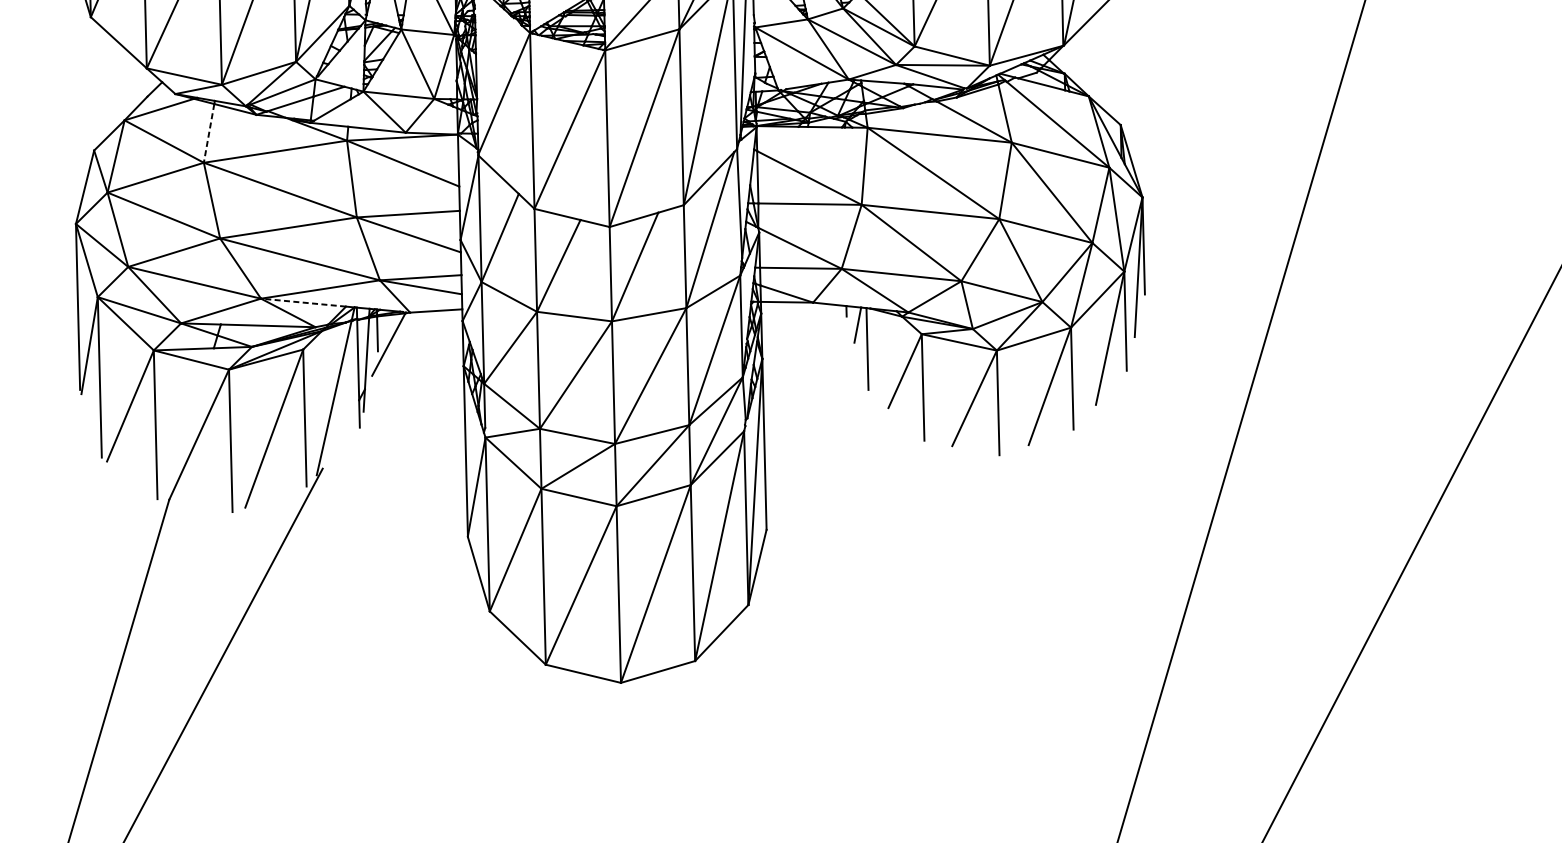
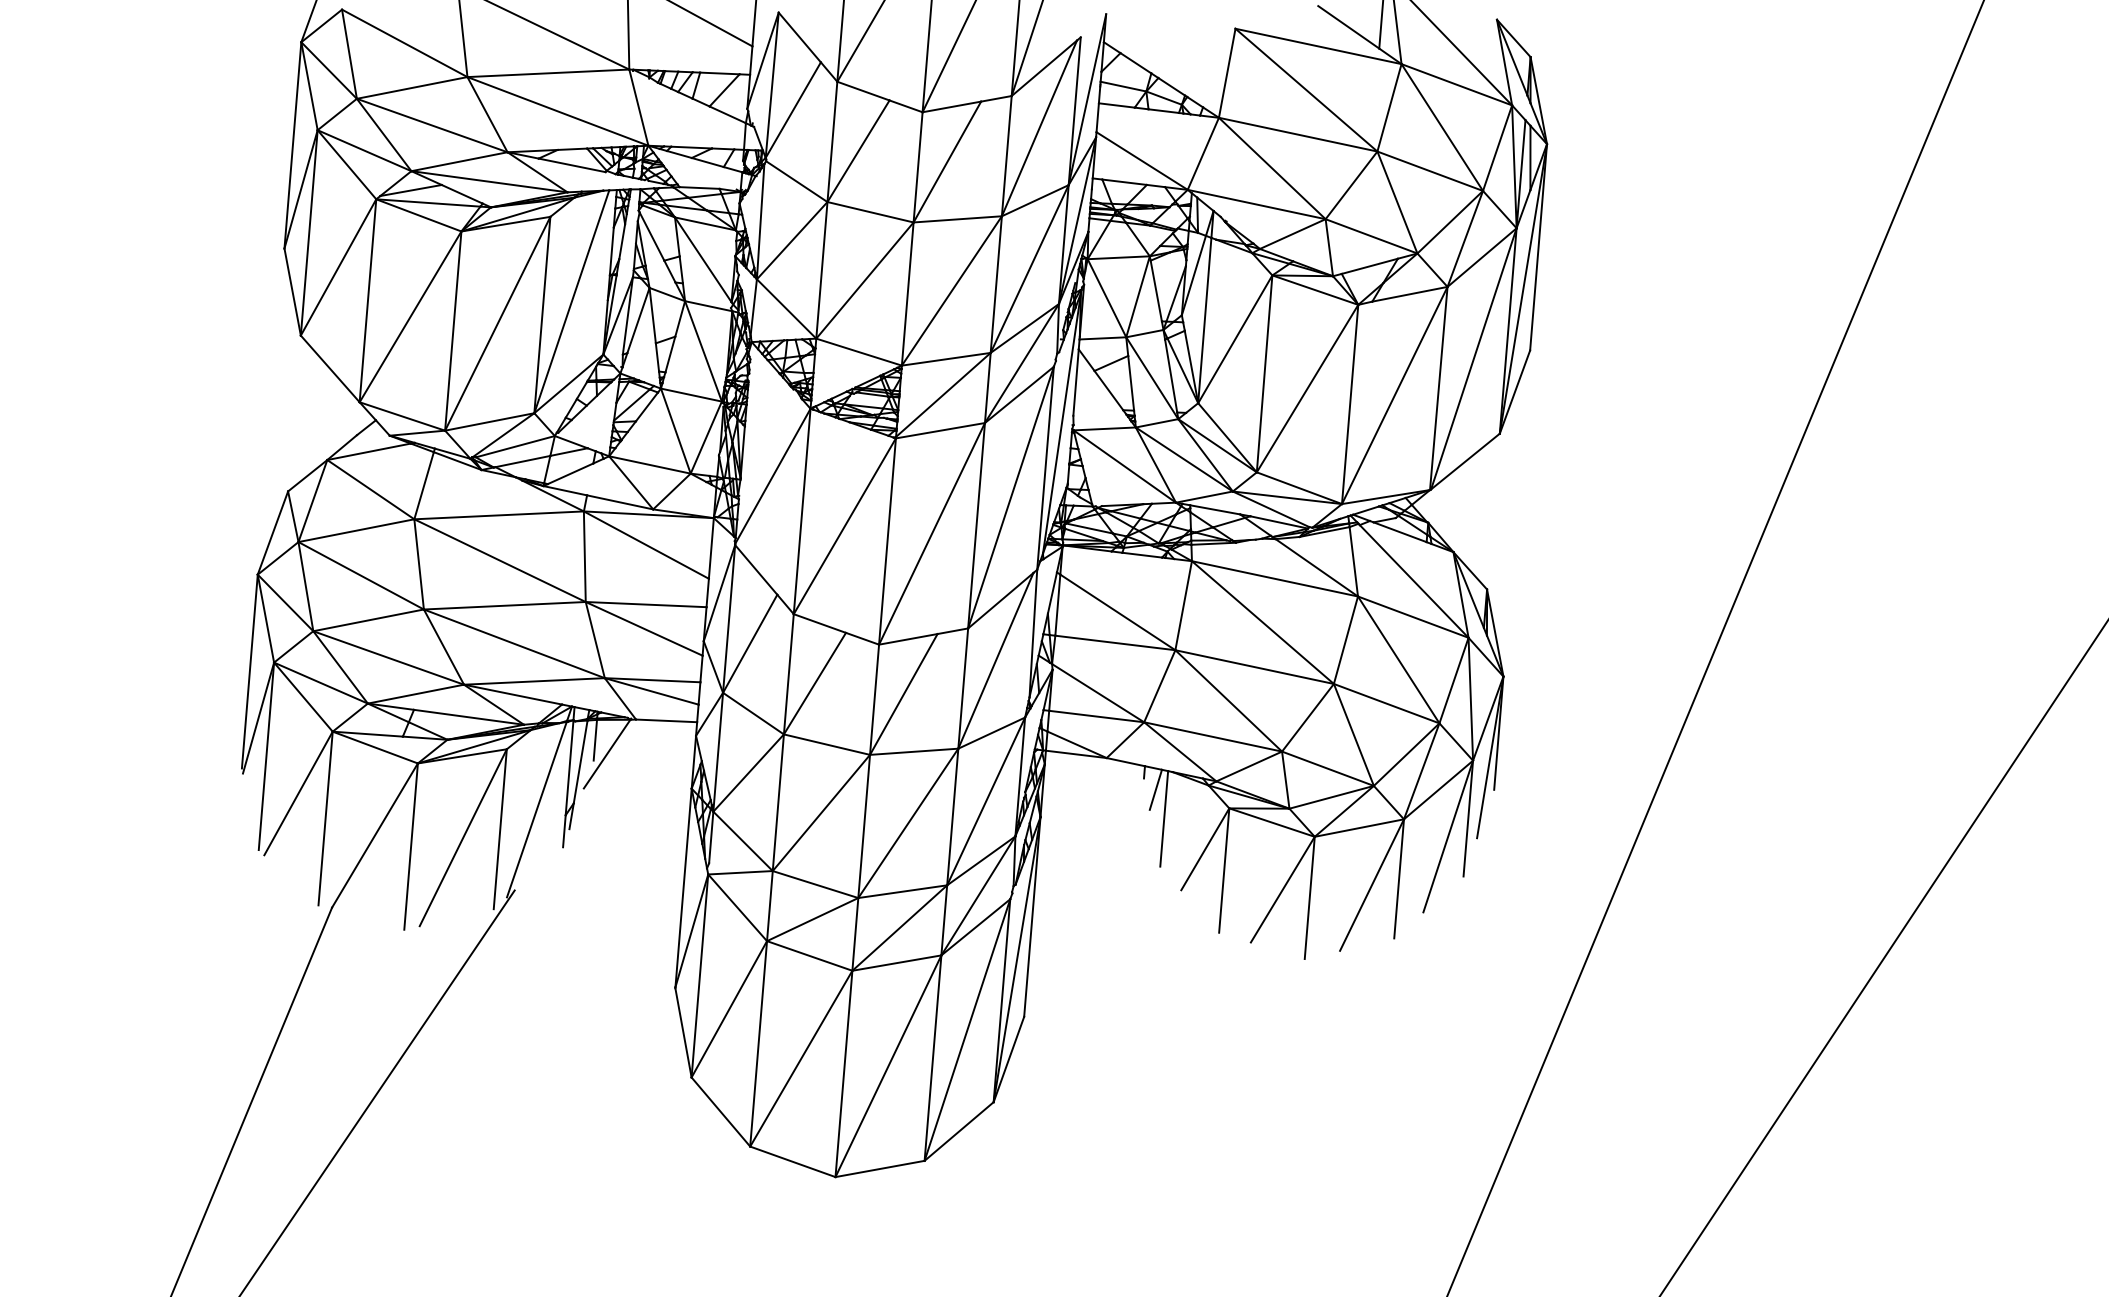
line: (209, 133) -> (424, 485), dashed -> solid
line: (303, 302) -> (512, 694), dashed -> solid

